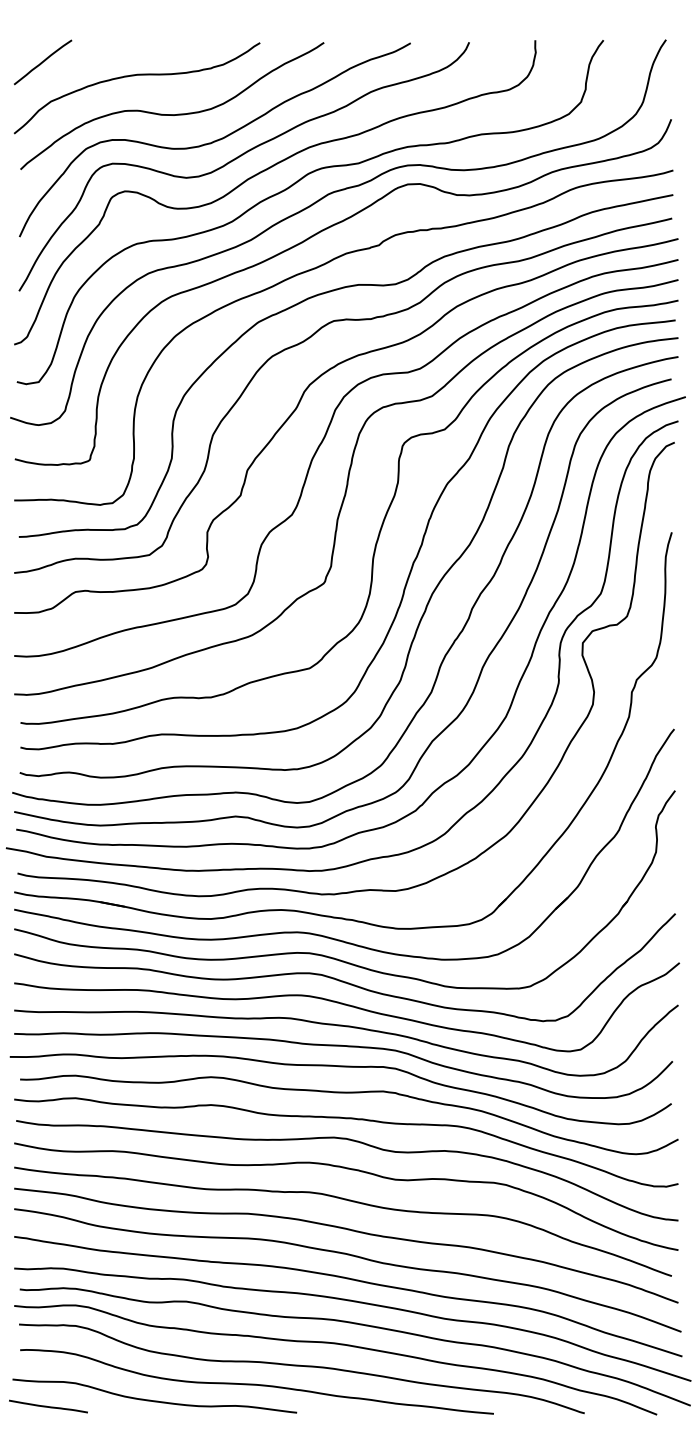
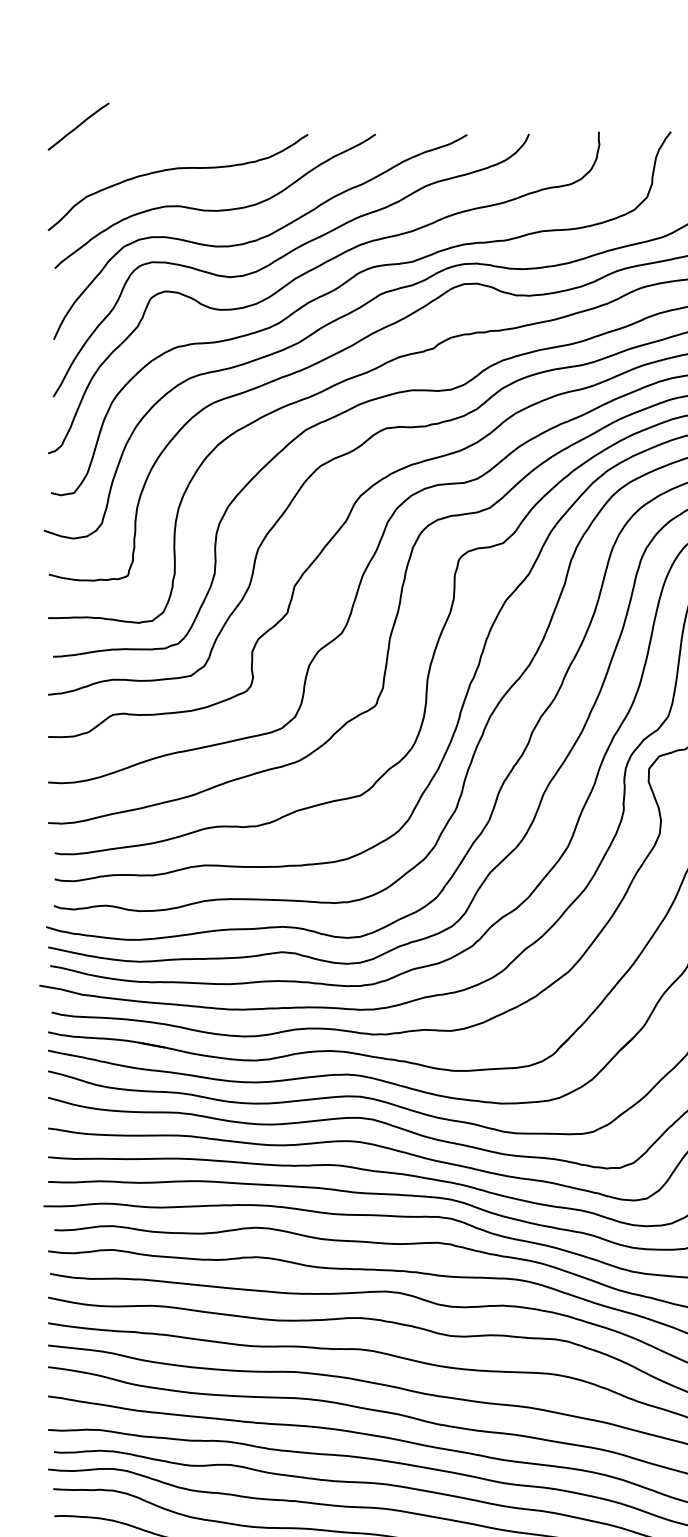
line: (43, 62) -> (79, 126), moved

